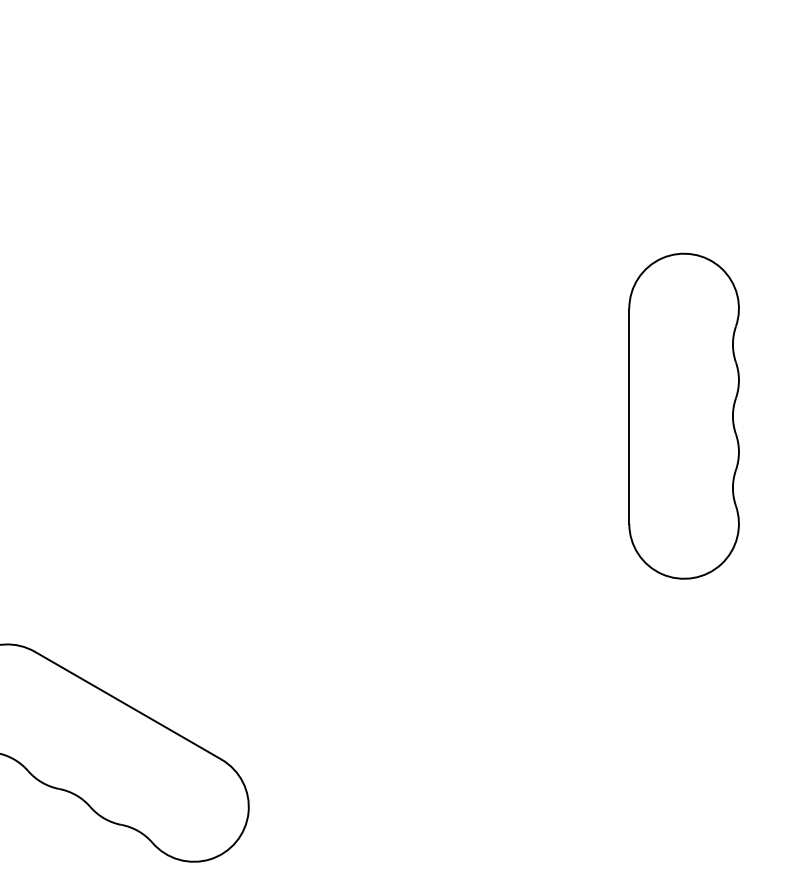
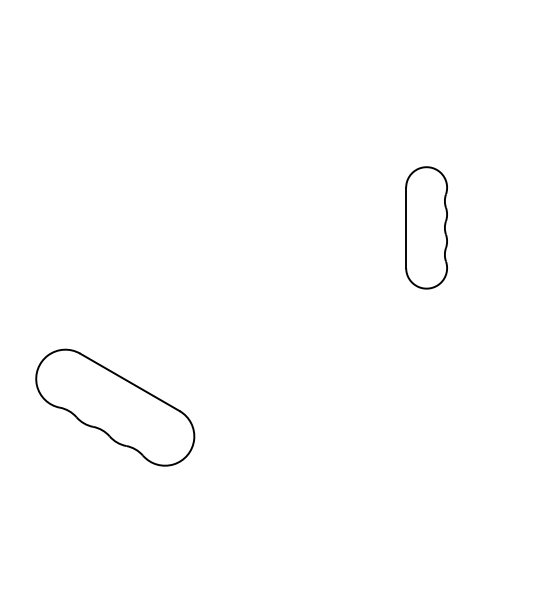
part: (683, 415) -> (426, 227), size x0.7

